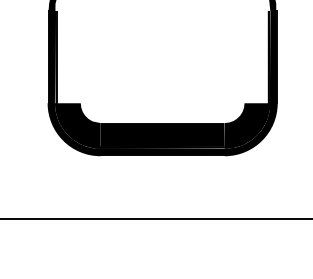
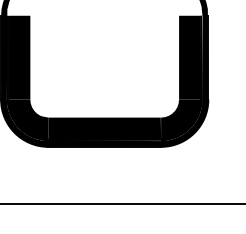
fill: (68, 56) -> (19, 57), added
fill: (256, 56) -> (189, 57), added

